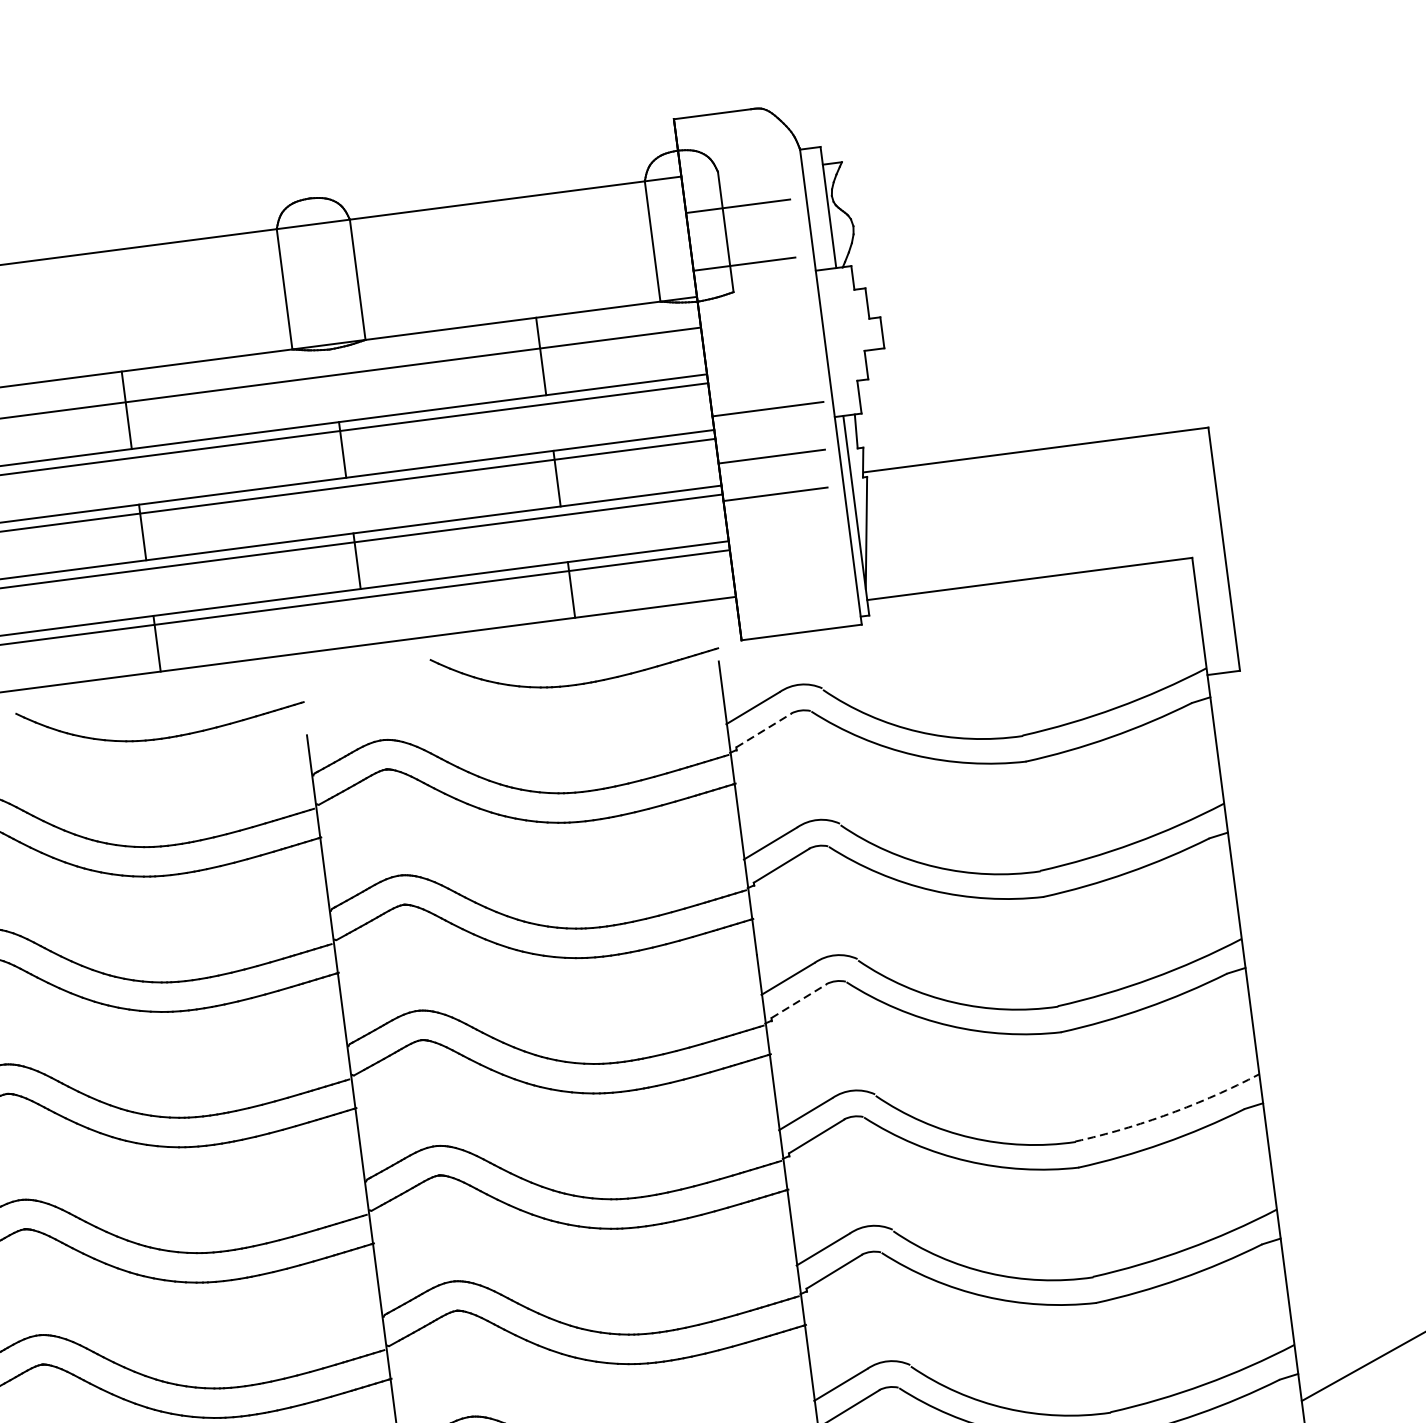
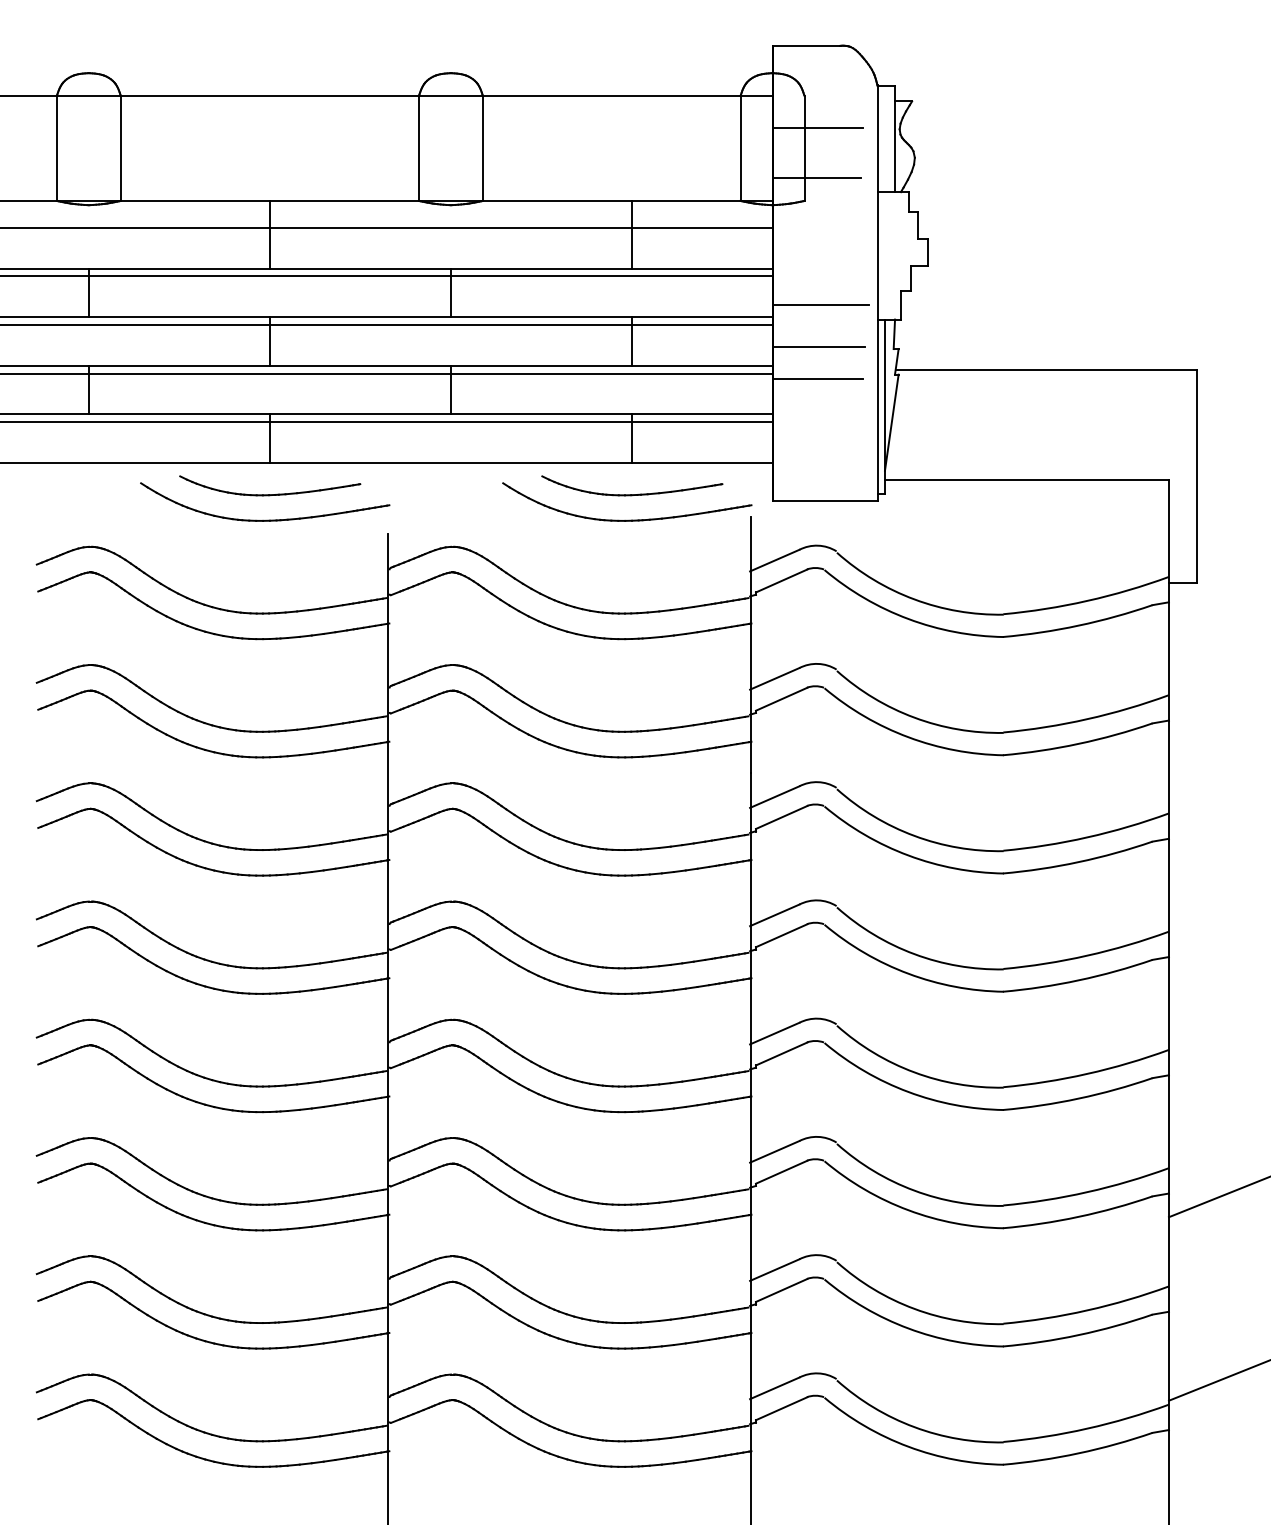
part: (580, 653) -> (632, 494), added
part: (166, 707) -> (270, 494), added
line: (764, 729) -> (782, 580), dashed -> solid
line: (800, 1001) -> (782, 817), dashed -> solid
arc: (1169, 1113) -> (1087, 955), dashed -> solid

